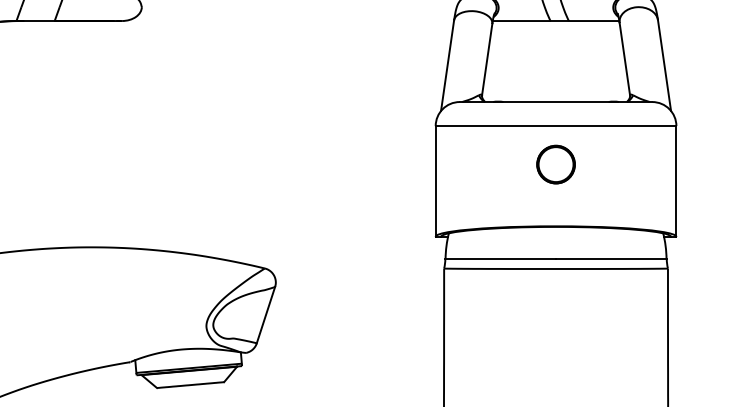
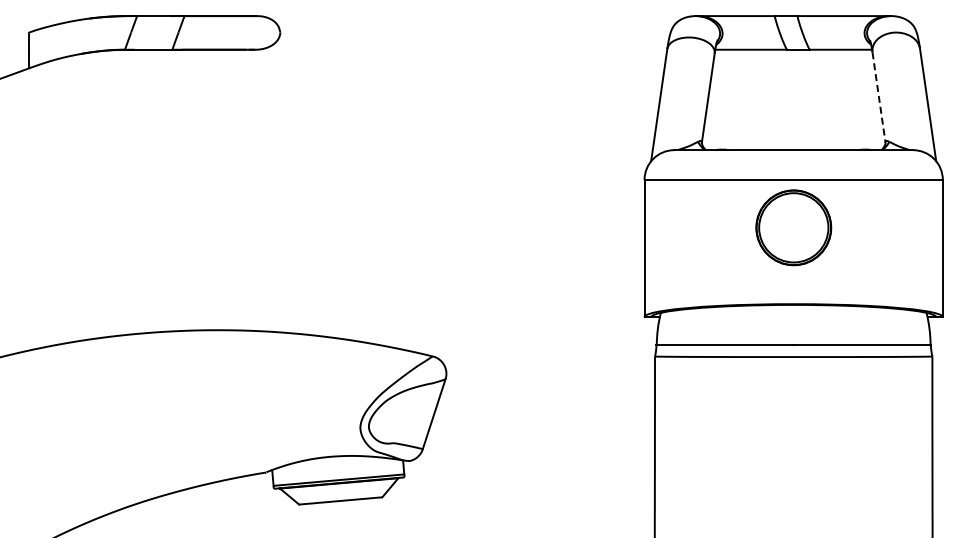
line: (625, 59) -> (879, 97), solid -> dashed
part: (555, 164) -> (793, 227), size x1.6

